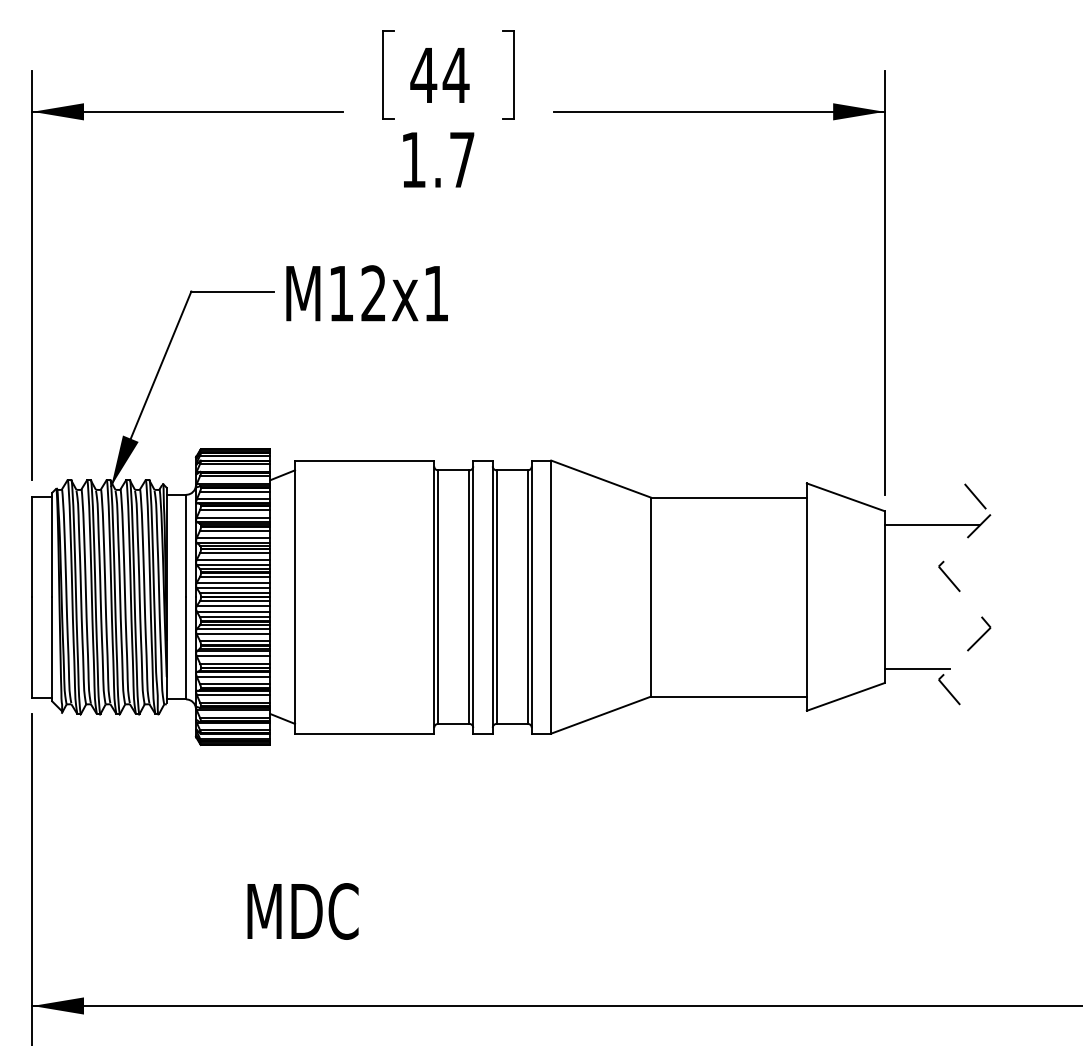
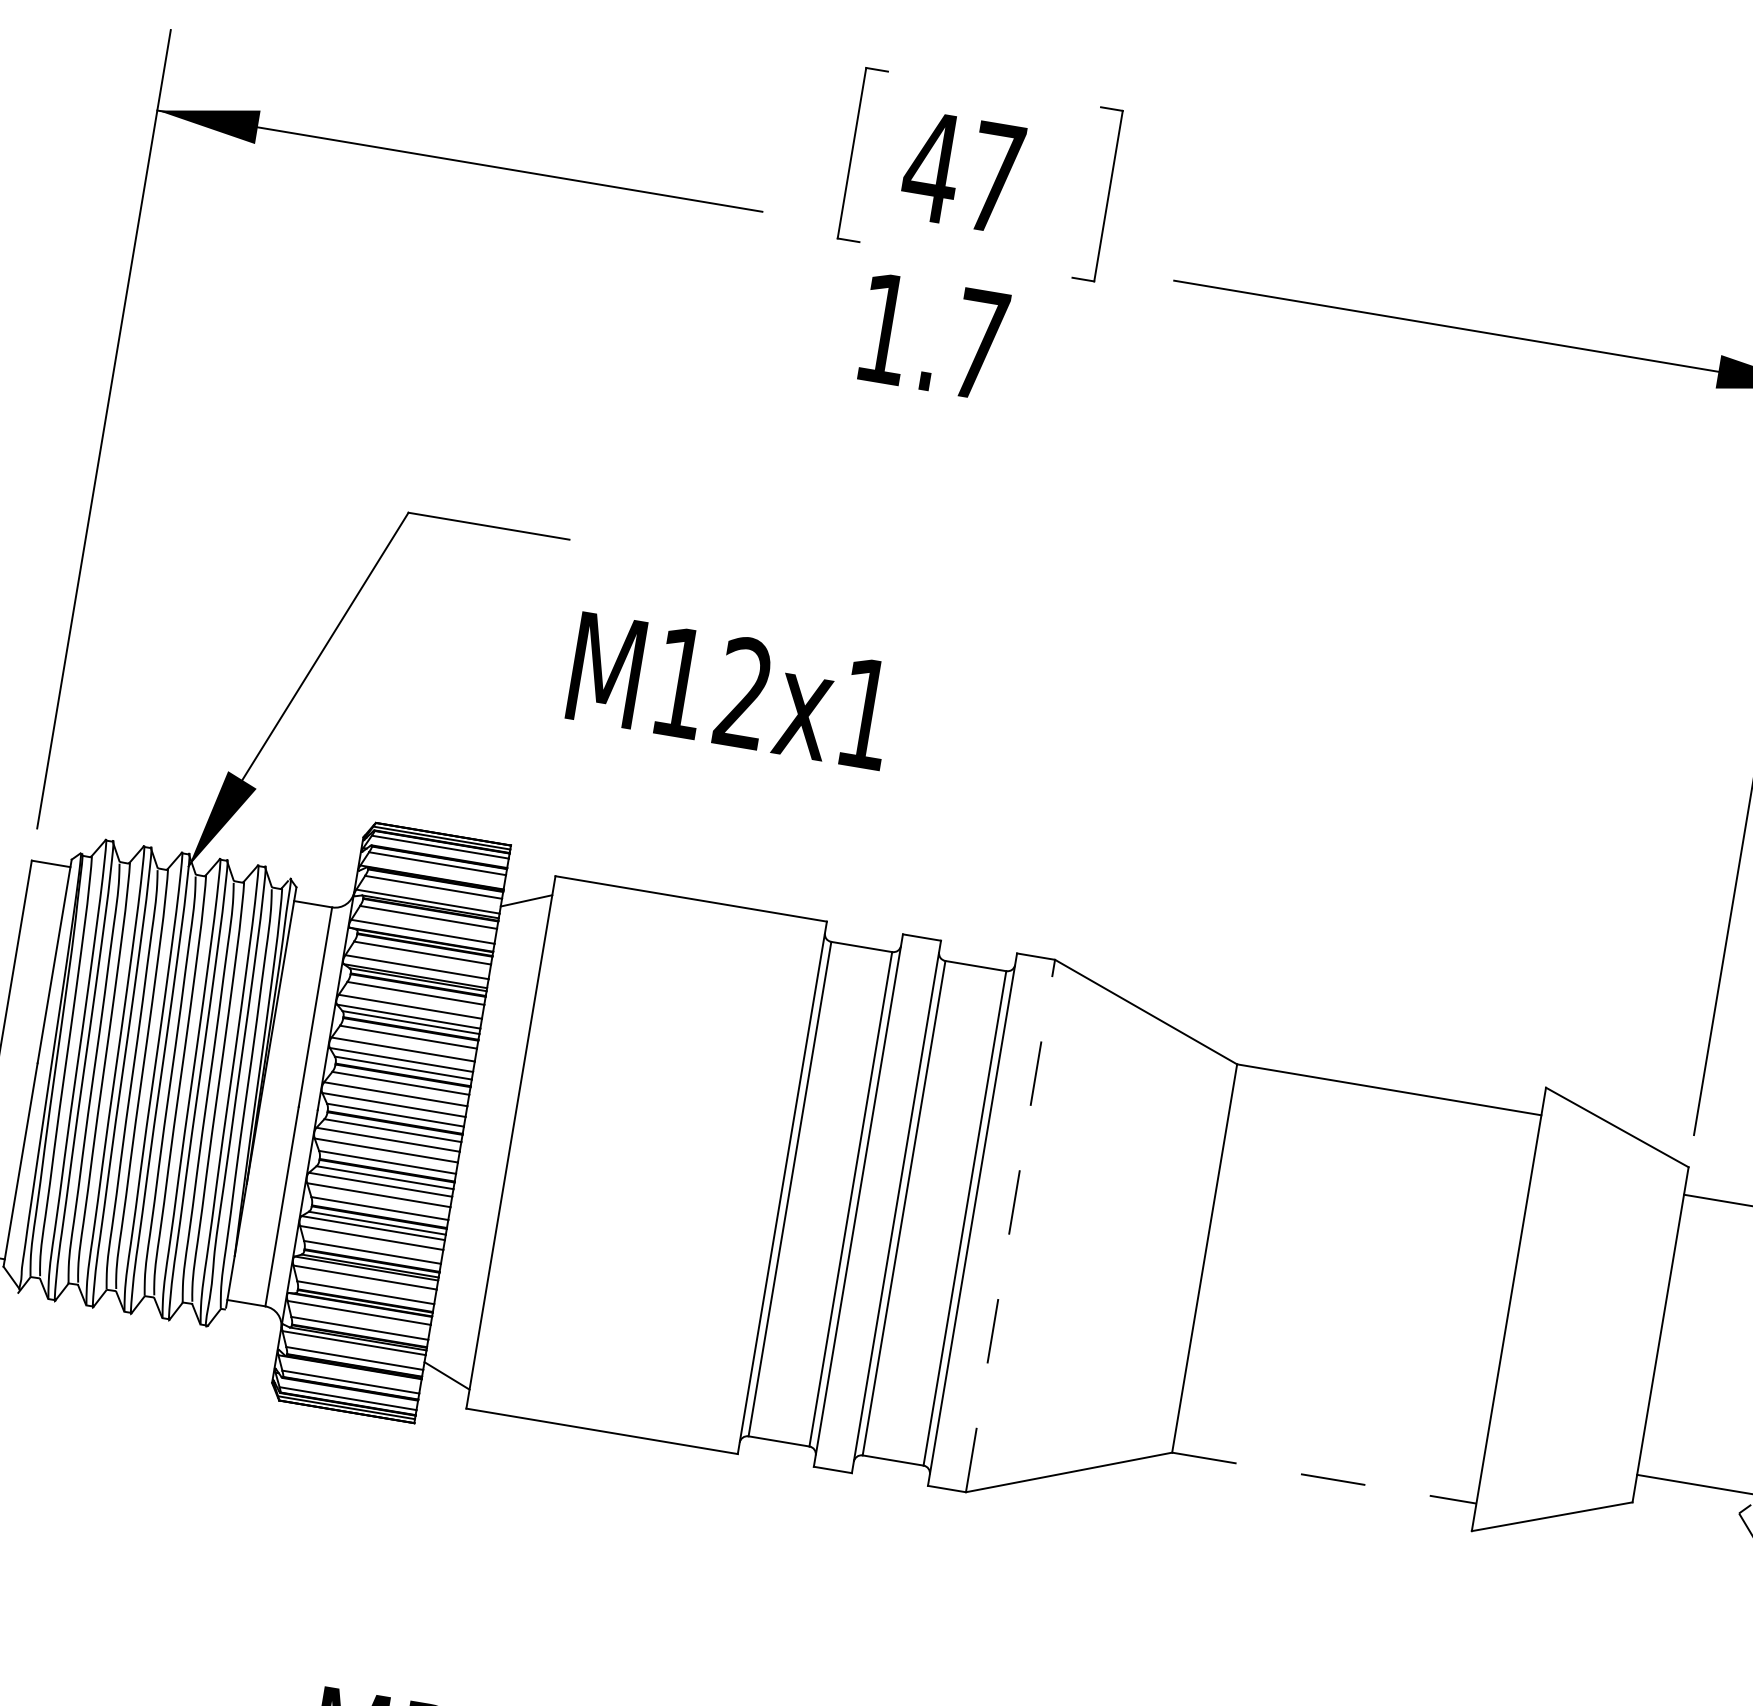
text: (455, 75) -> (993, 177), 44 -> 47
text: (366, 293) -> (729, 690), moved
line: (551, 597) -> (1010, 1226), solid -> dashed
line: (729, 696) -> (1325, 1477), solid -> dashed

